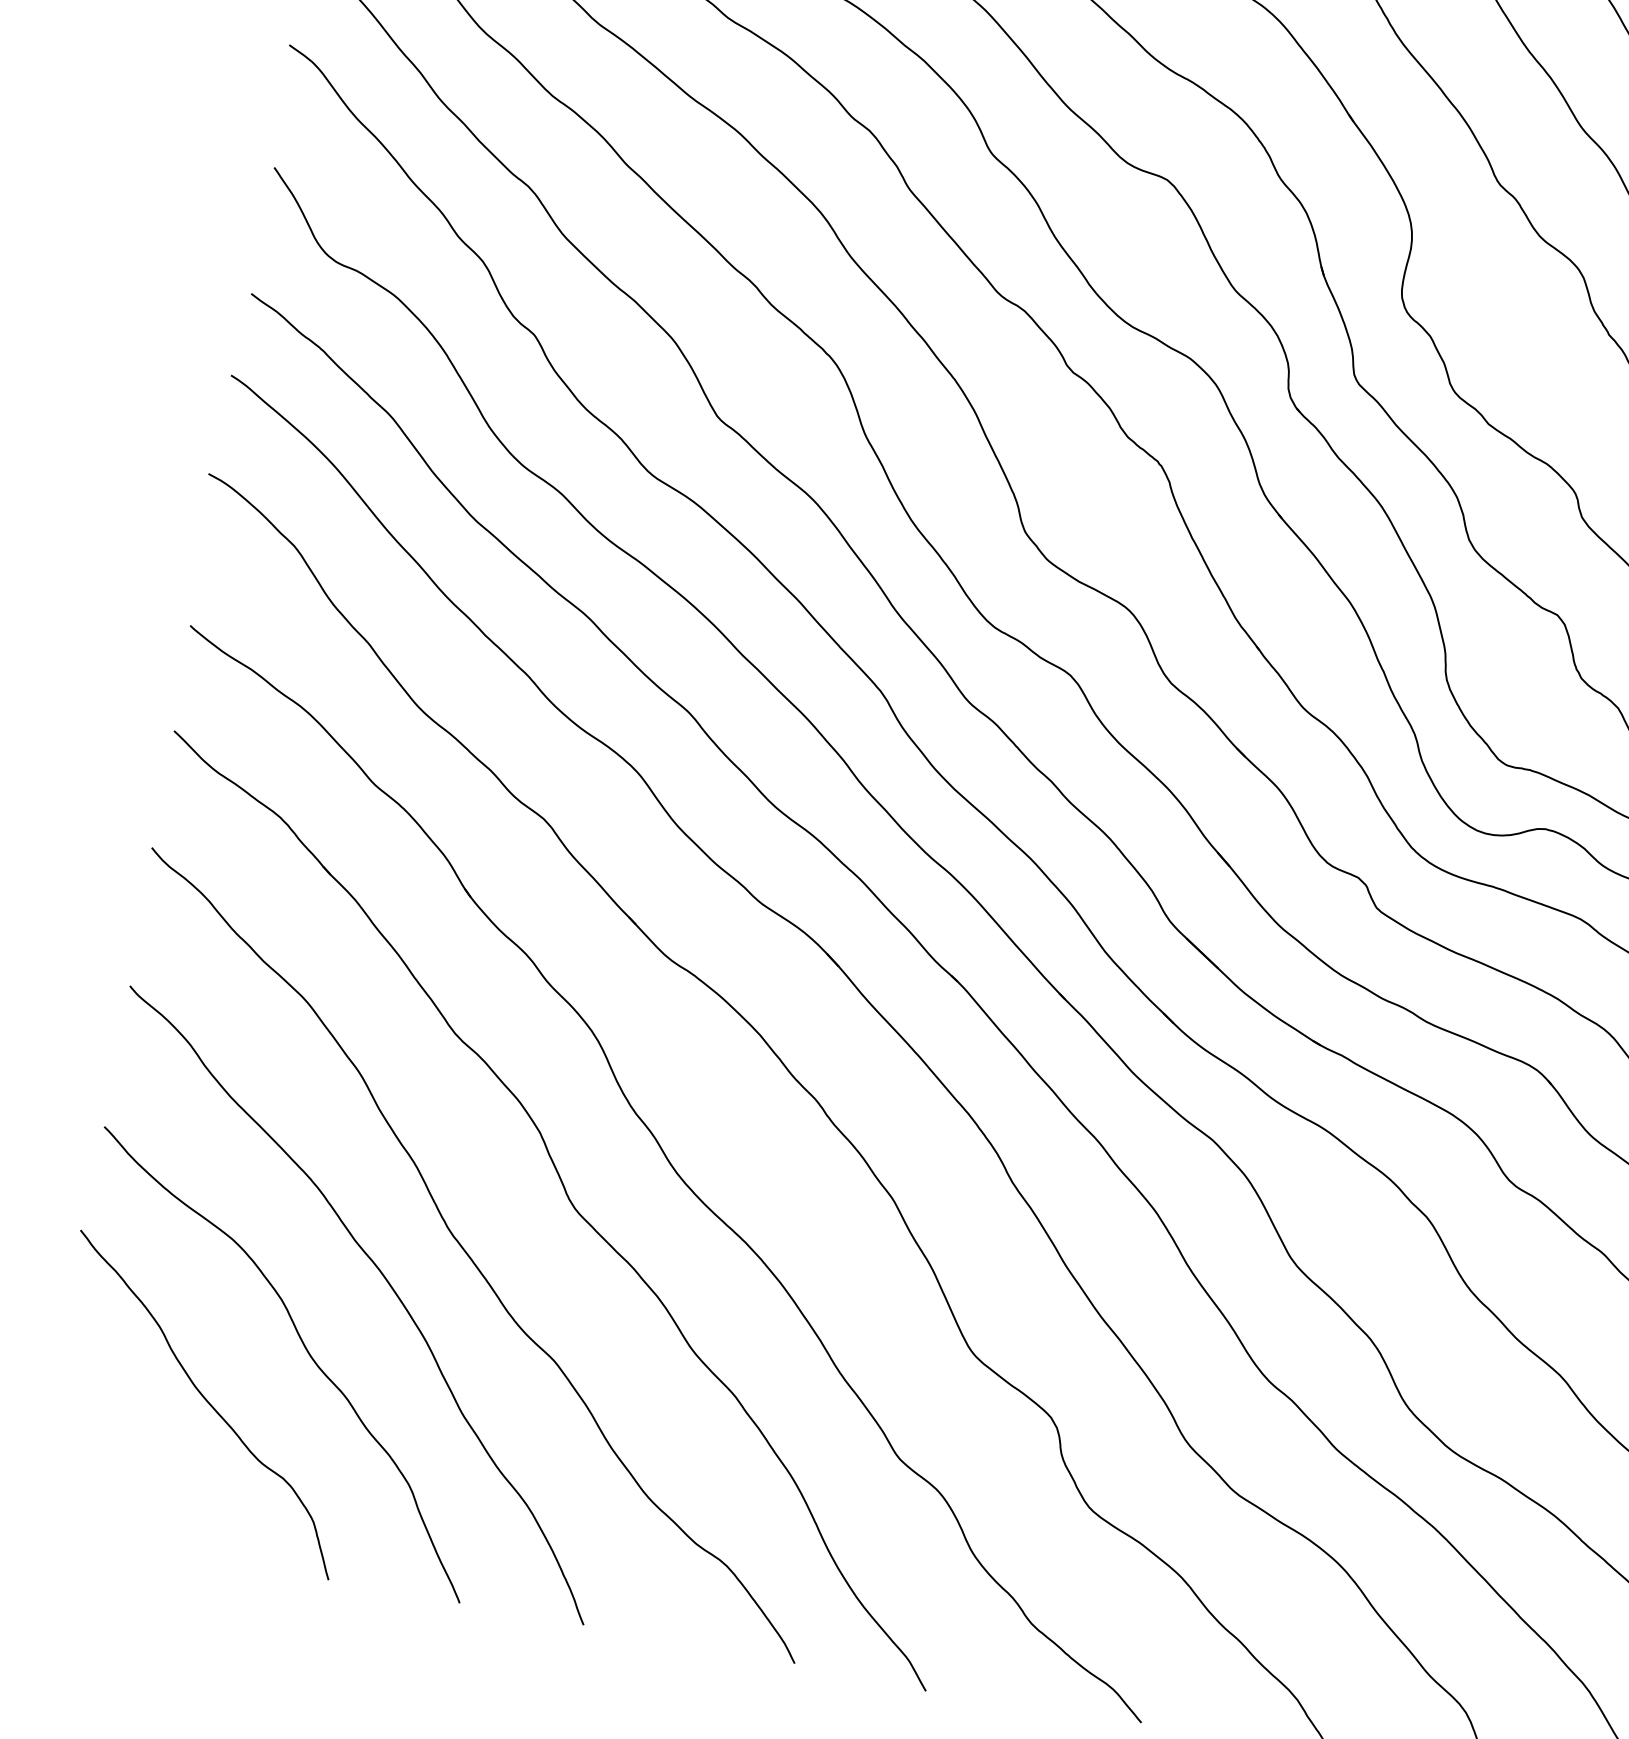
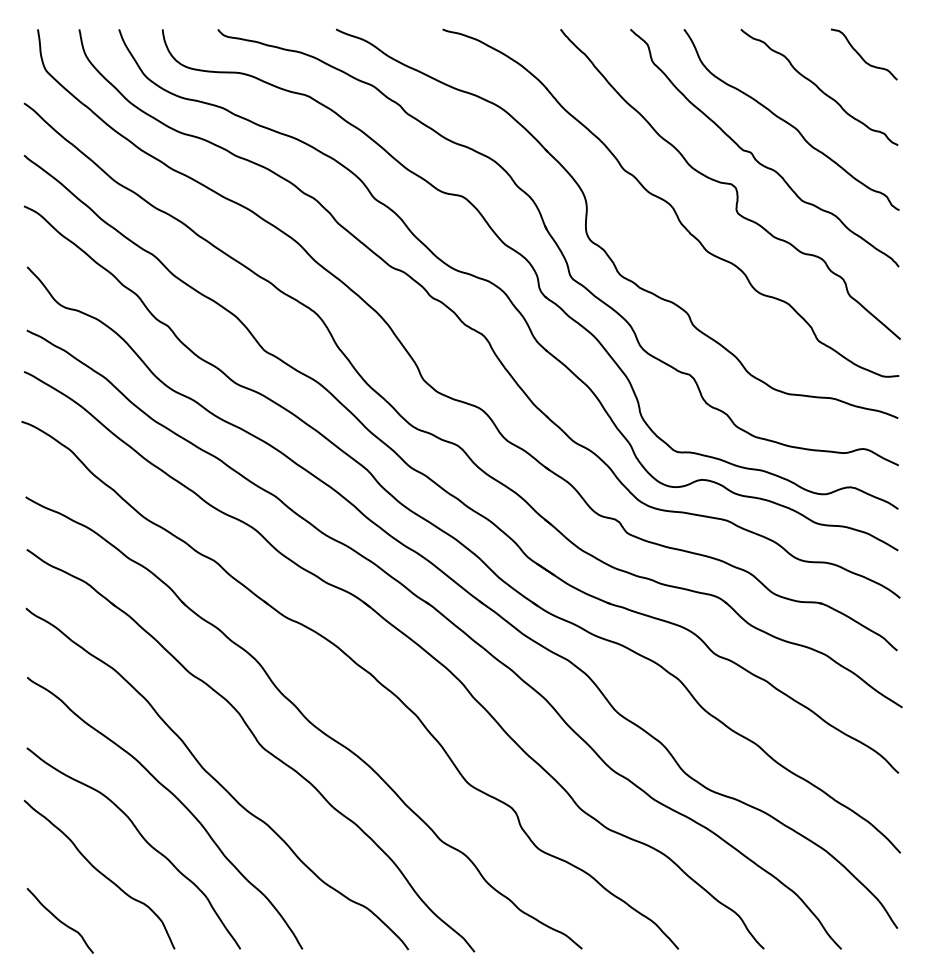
curve: (108, 1482) -> (59, 920), added

